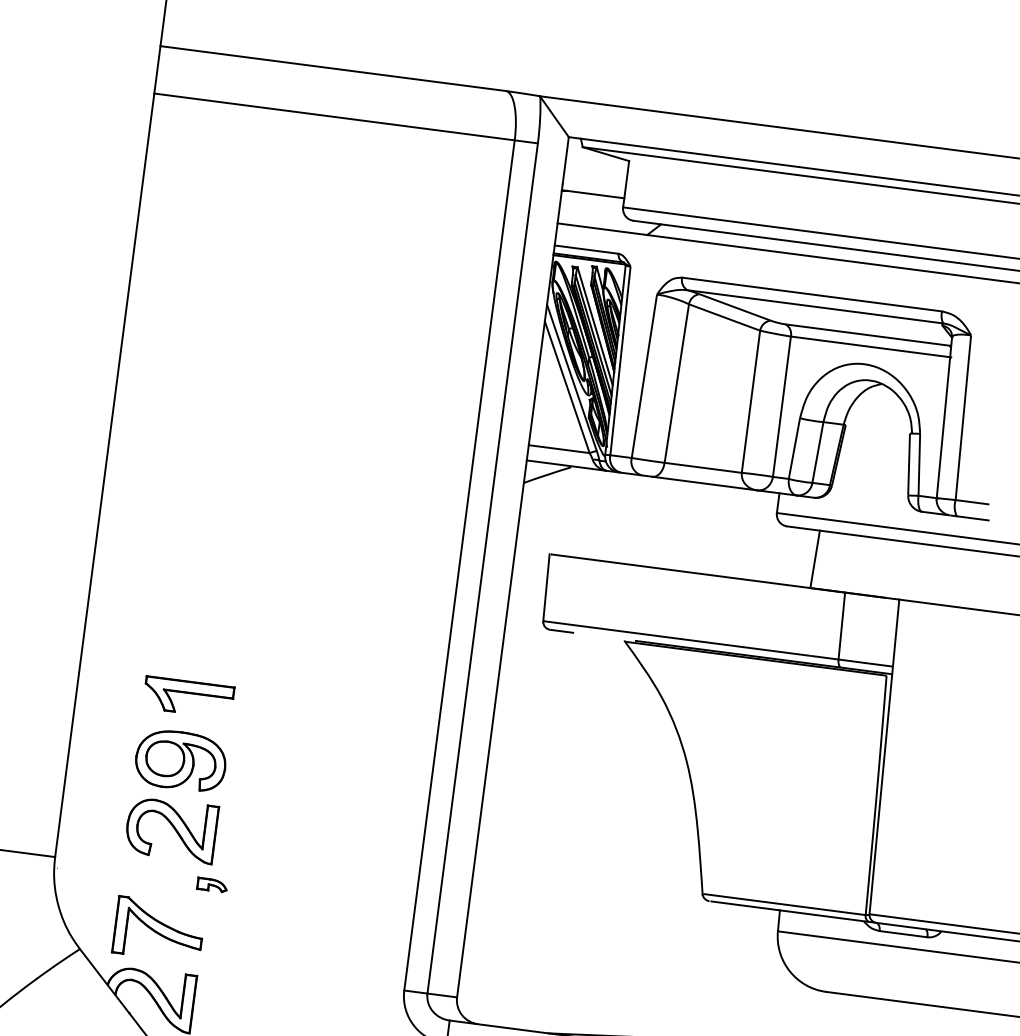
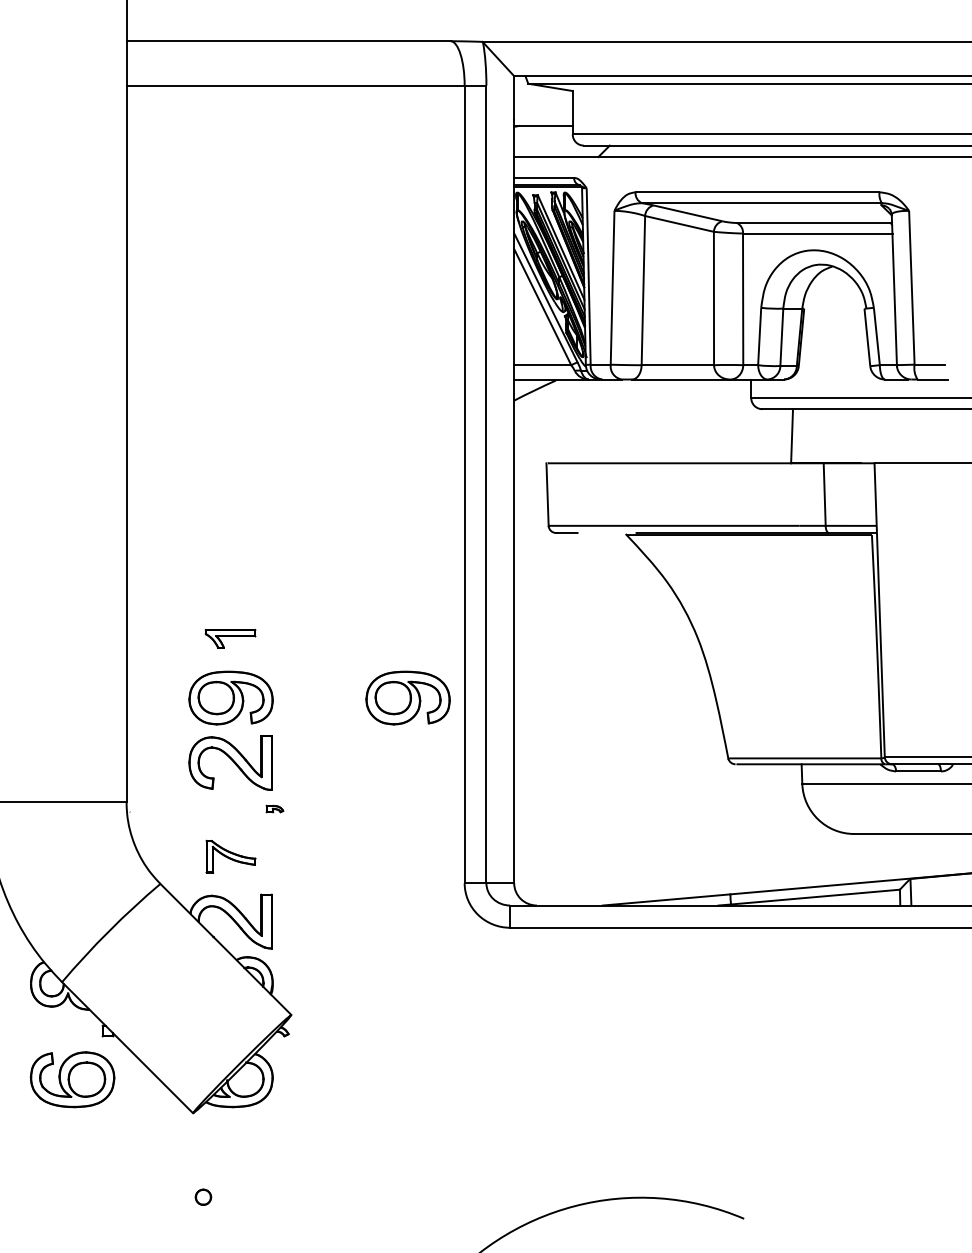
part: (188, 697) -> (230, 638), size x0.6
part: (369, 784) -> (407, 697), added
part: (211, 884) -> (274, 808), size x0.6
part: (158, 929) -> (230, 856), size x0.6

